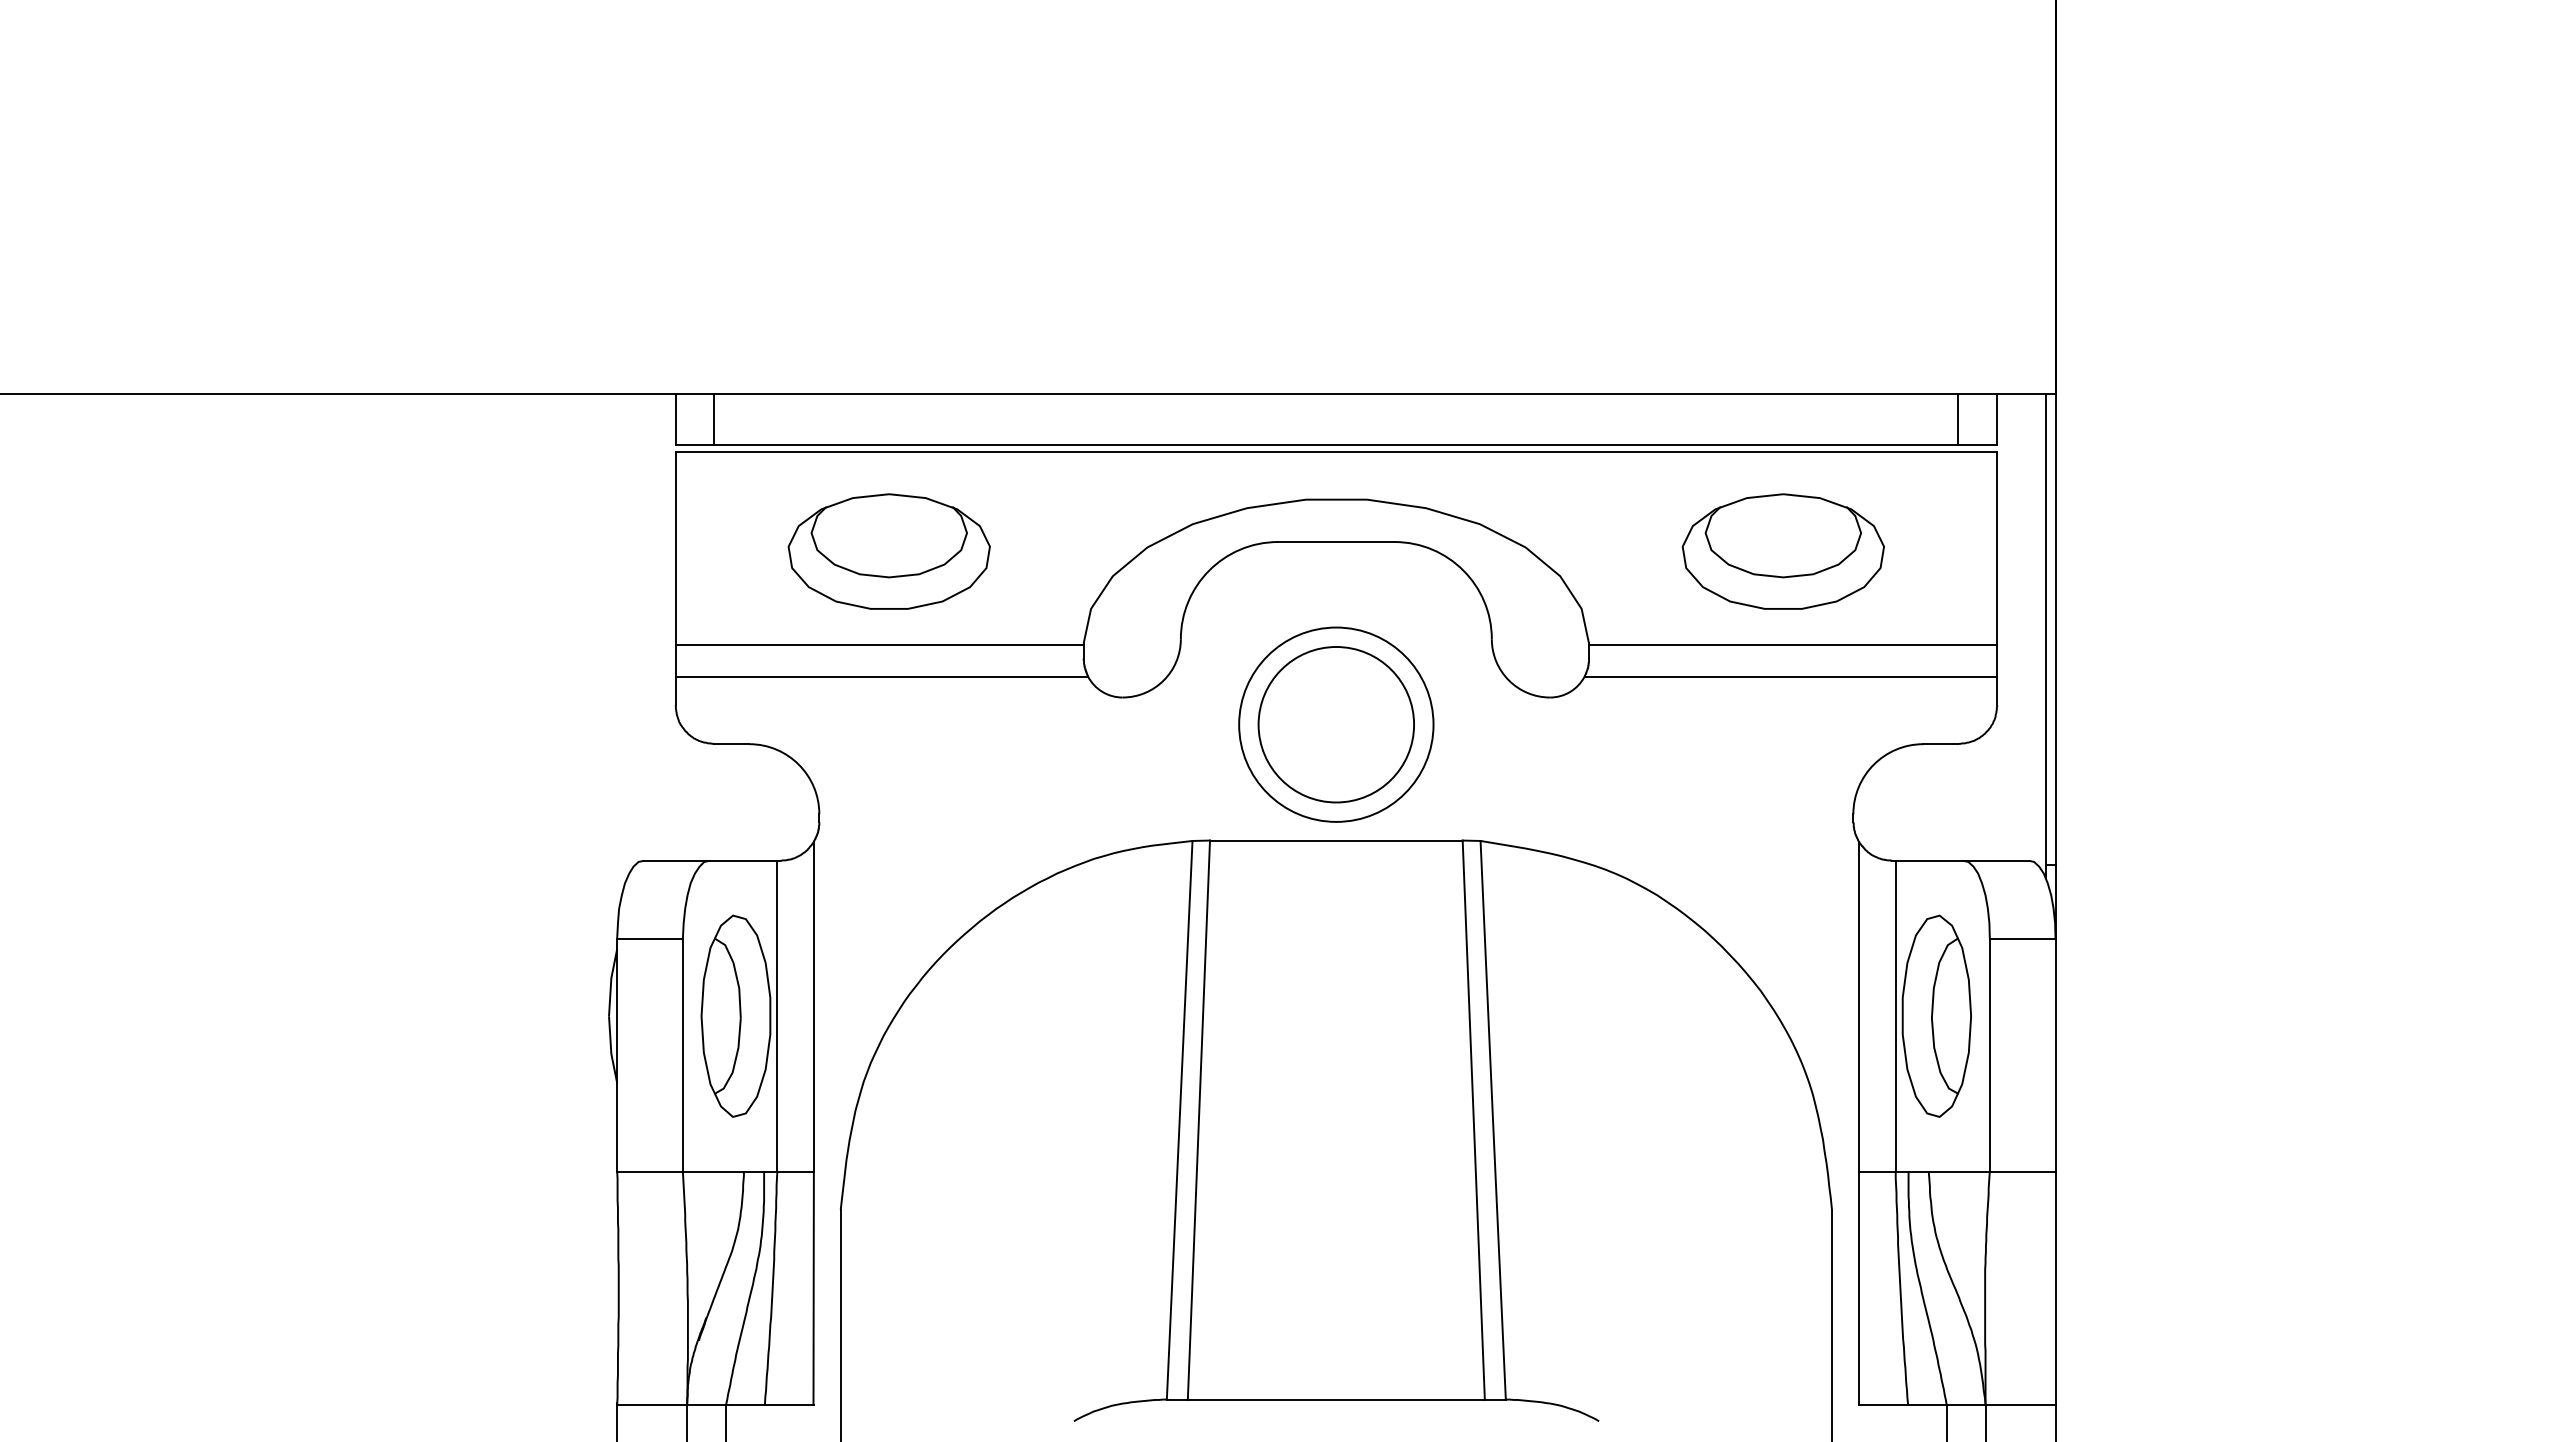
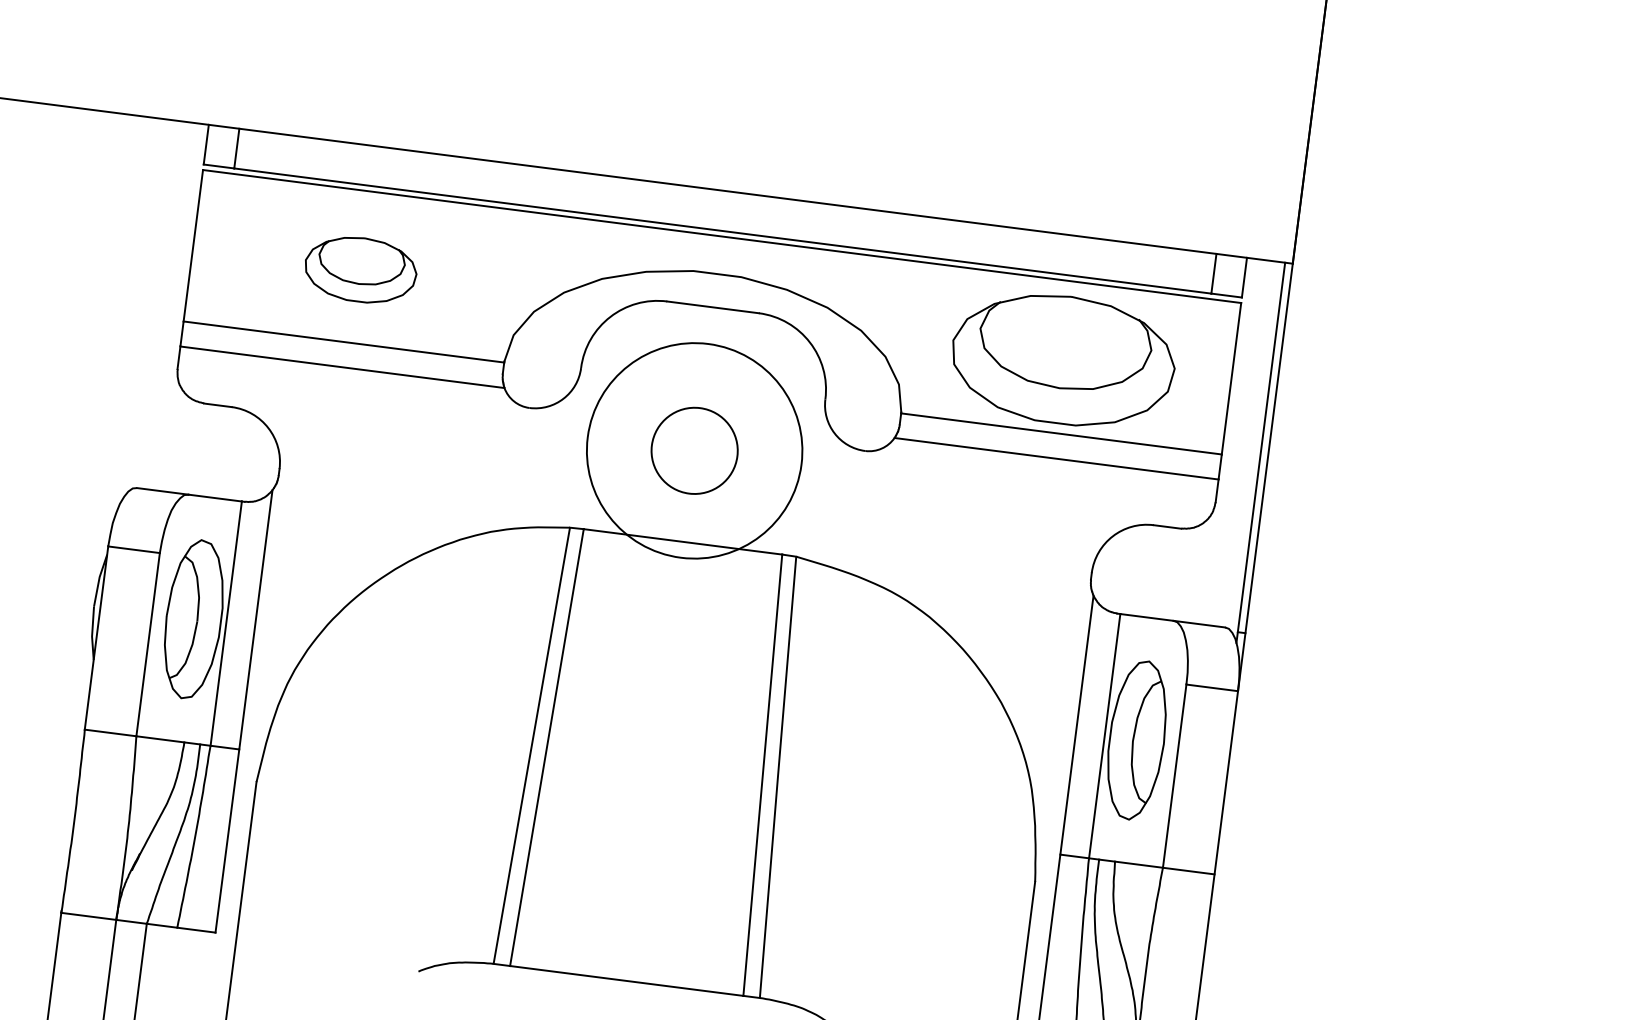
part: (888, 551) -> (360, 269), size x0.7
part: (1782, 551) -> (1062, 359), size x1.4
circle: (1336, 724) -> (694, 450), size x0.7
circle: (1336, 724) -> (694, 450), size x1.4

